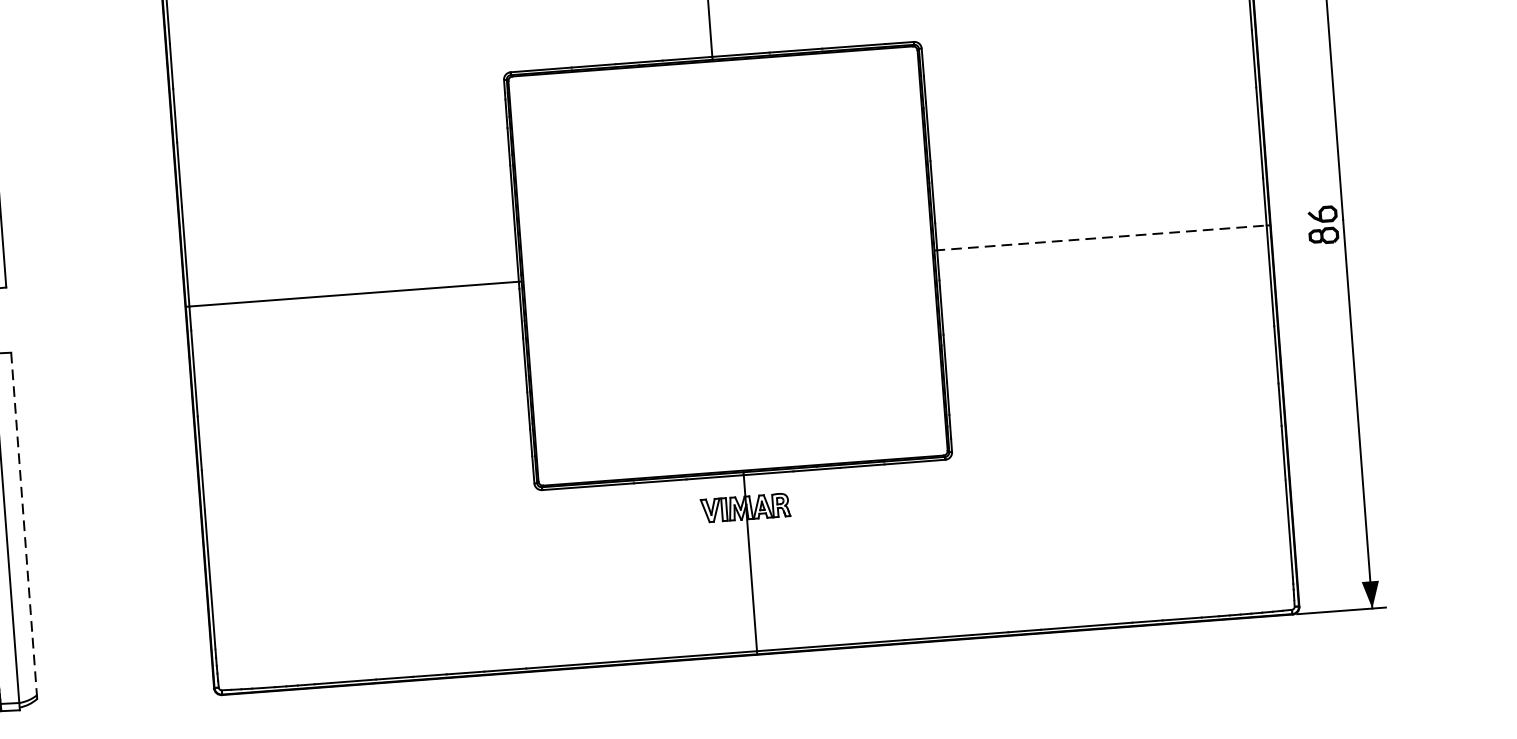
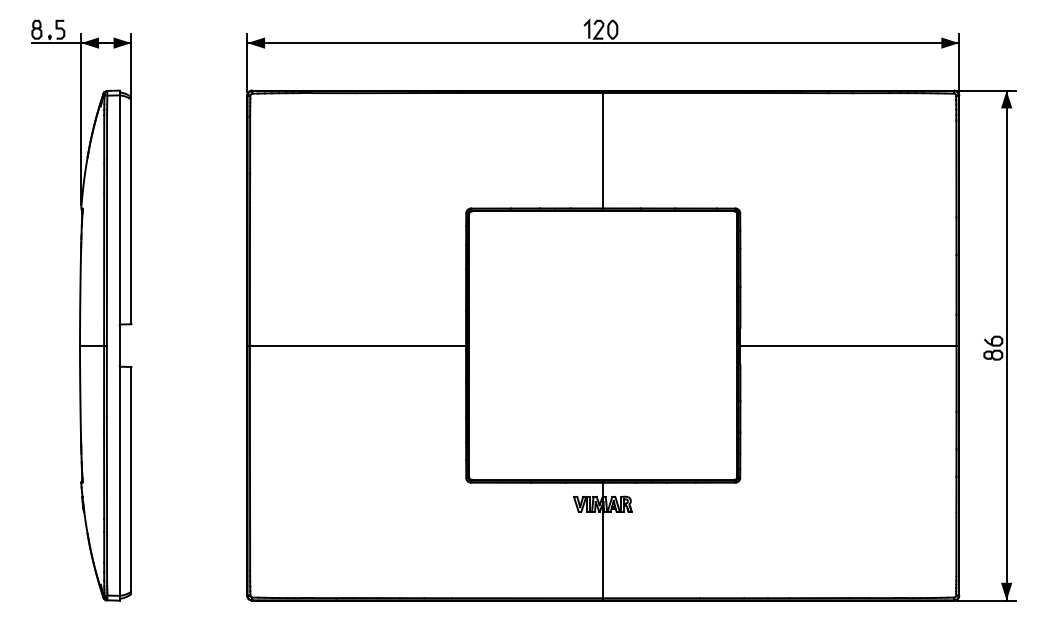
line: (1100, 237) -> (847, 345), dashed -> solid
line: (24, 524) -> (131, 479), dashed -> solid

